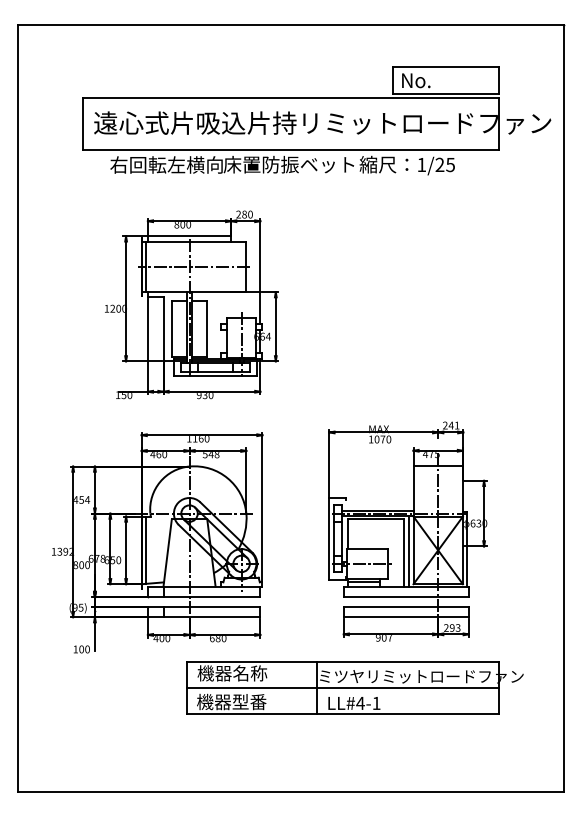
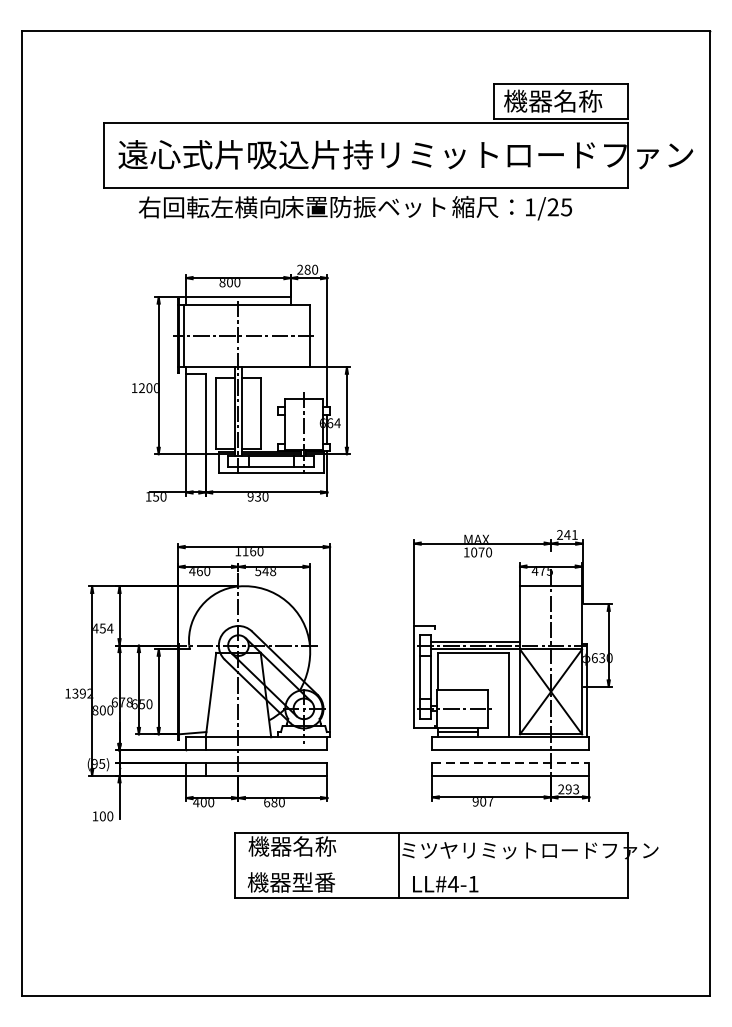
text: (439, 80) -> (552, 101), No. -> 機器名称
line: (145, 549) -> (183, 690), removed
line: (409, 551) -> (514, 693), removed
line: (406, 606) -> (511, 762), solid -> dashed
line: (342, 688) -> (430, 865), removed

